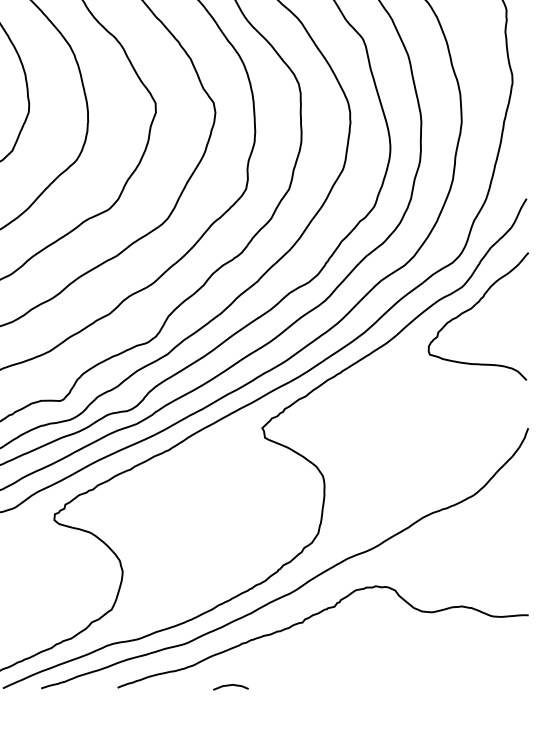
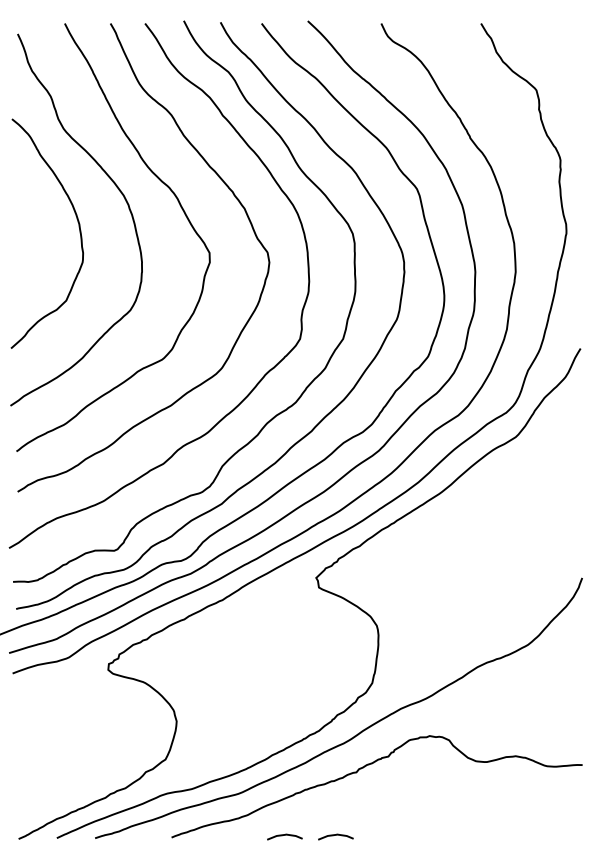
curve: (471, 309) -> (525, 459), removed
curve: (281, 685) -> (335, 835), added

